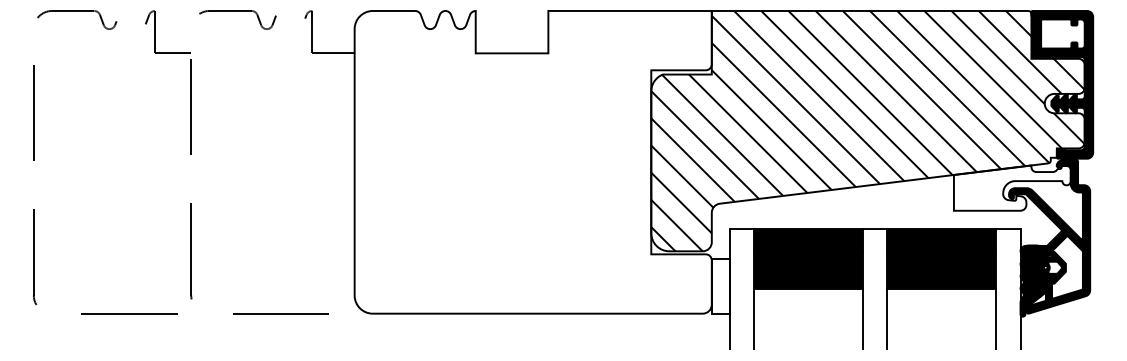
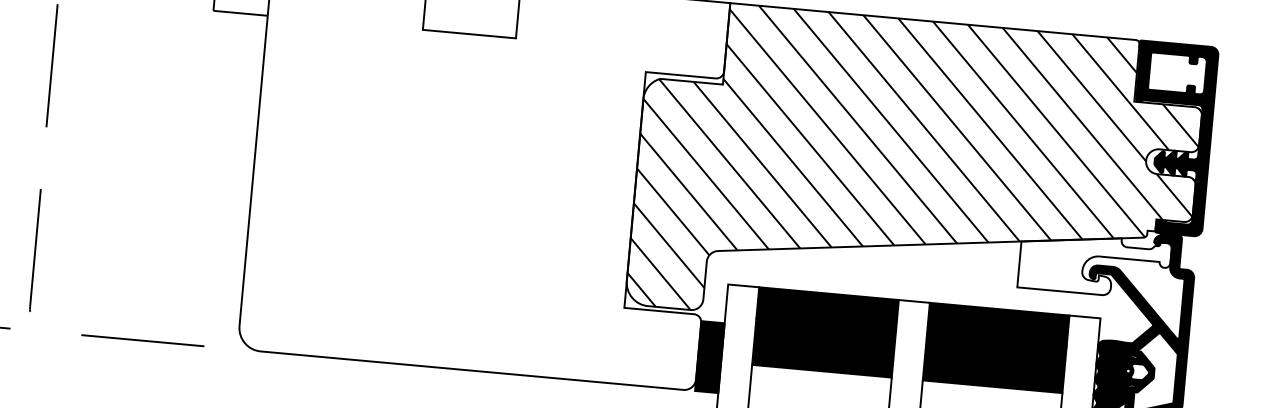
fill: (720, 286) -> (709, 357), added

